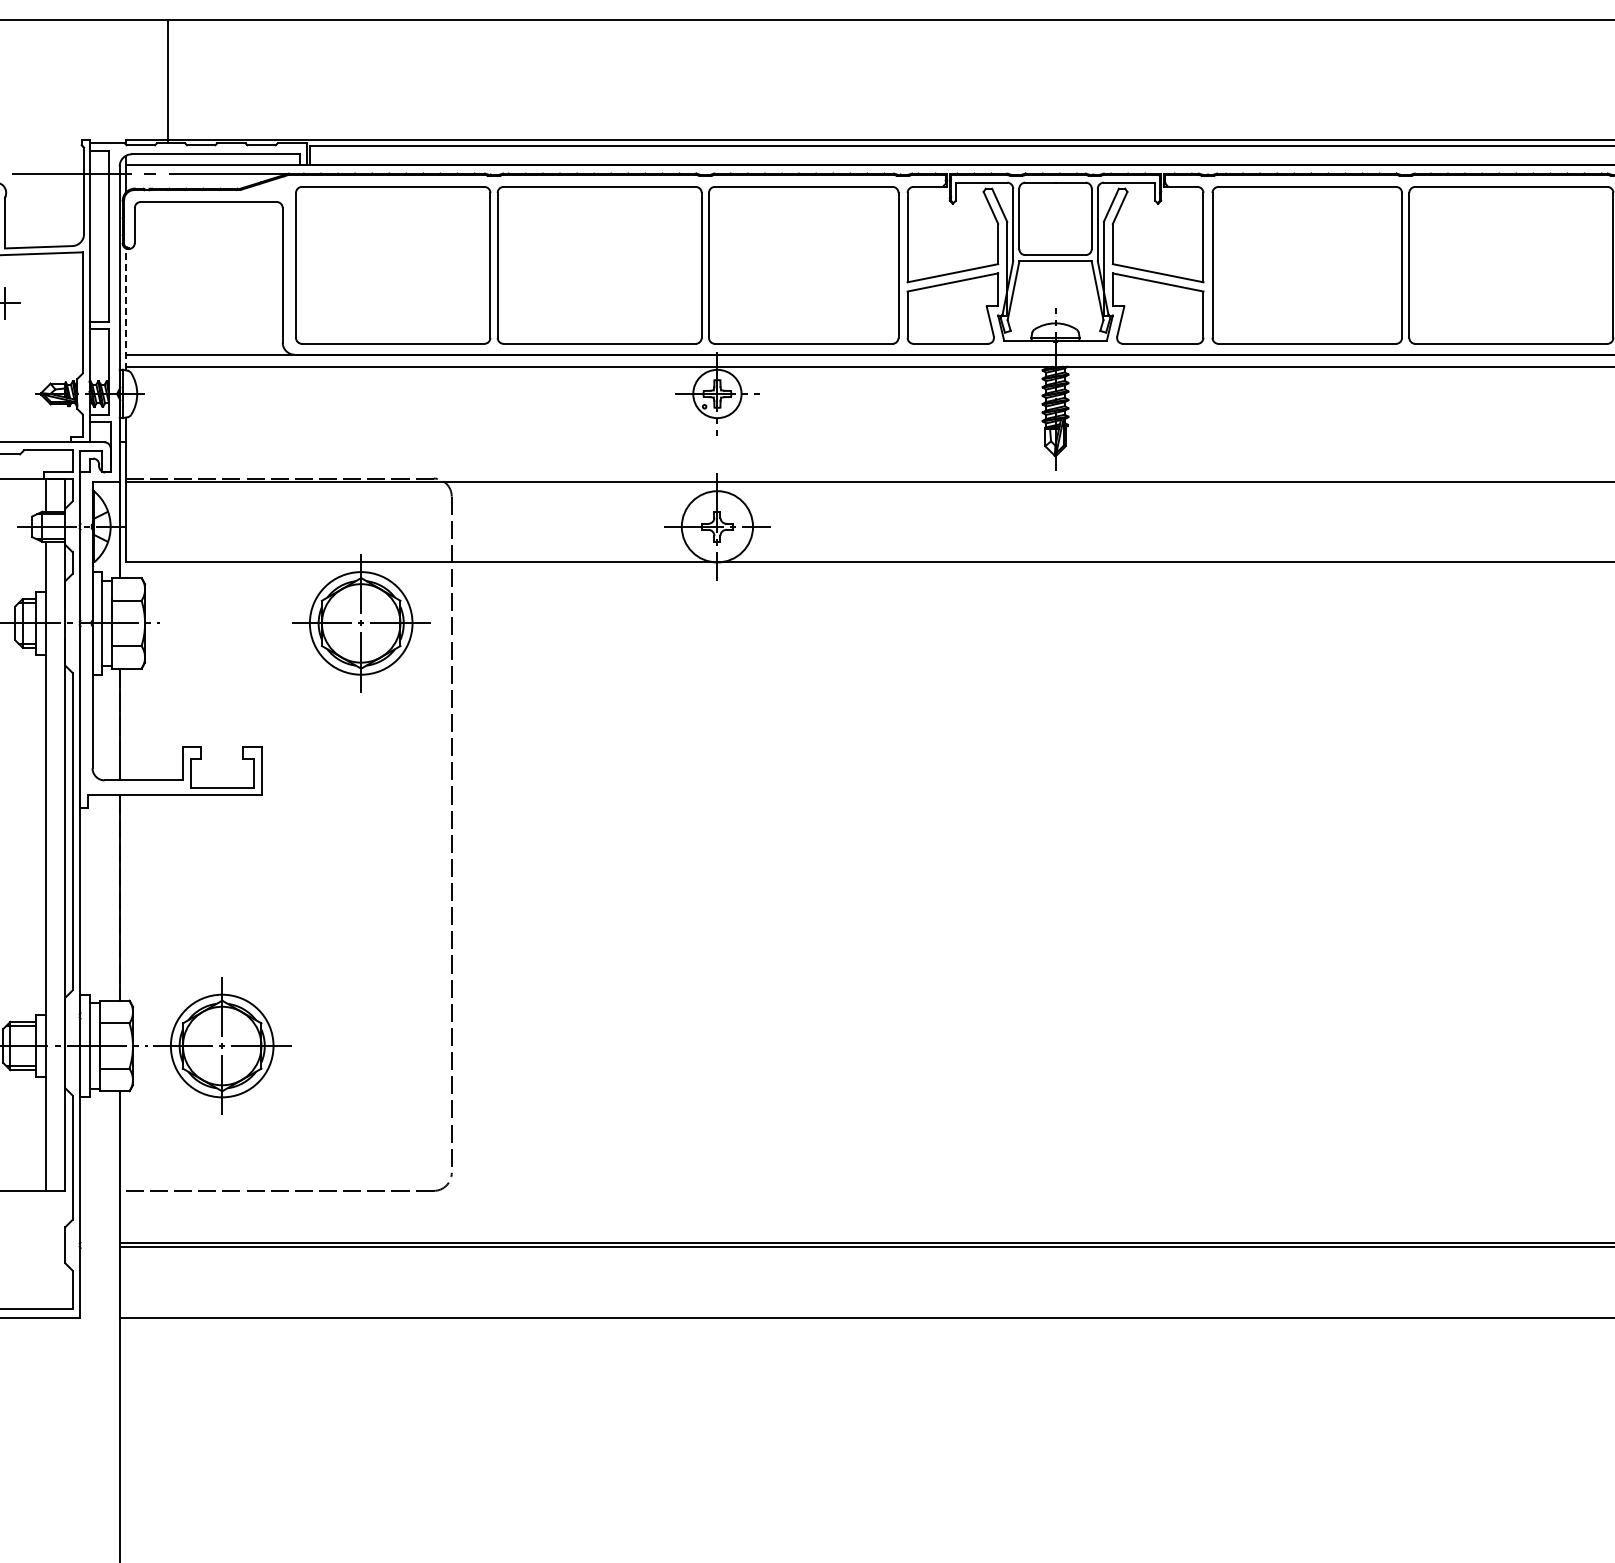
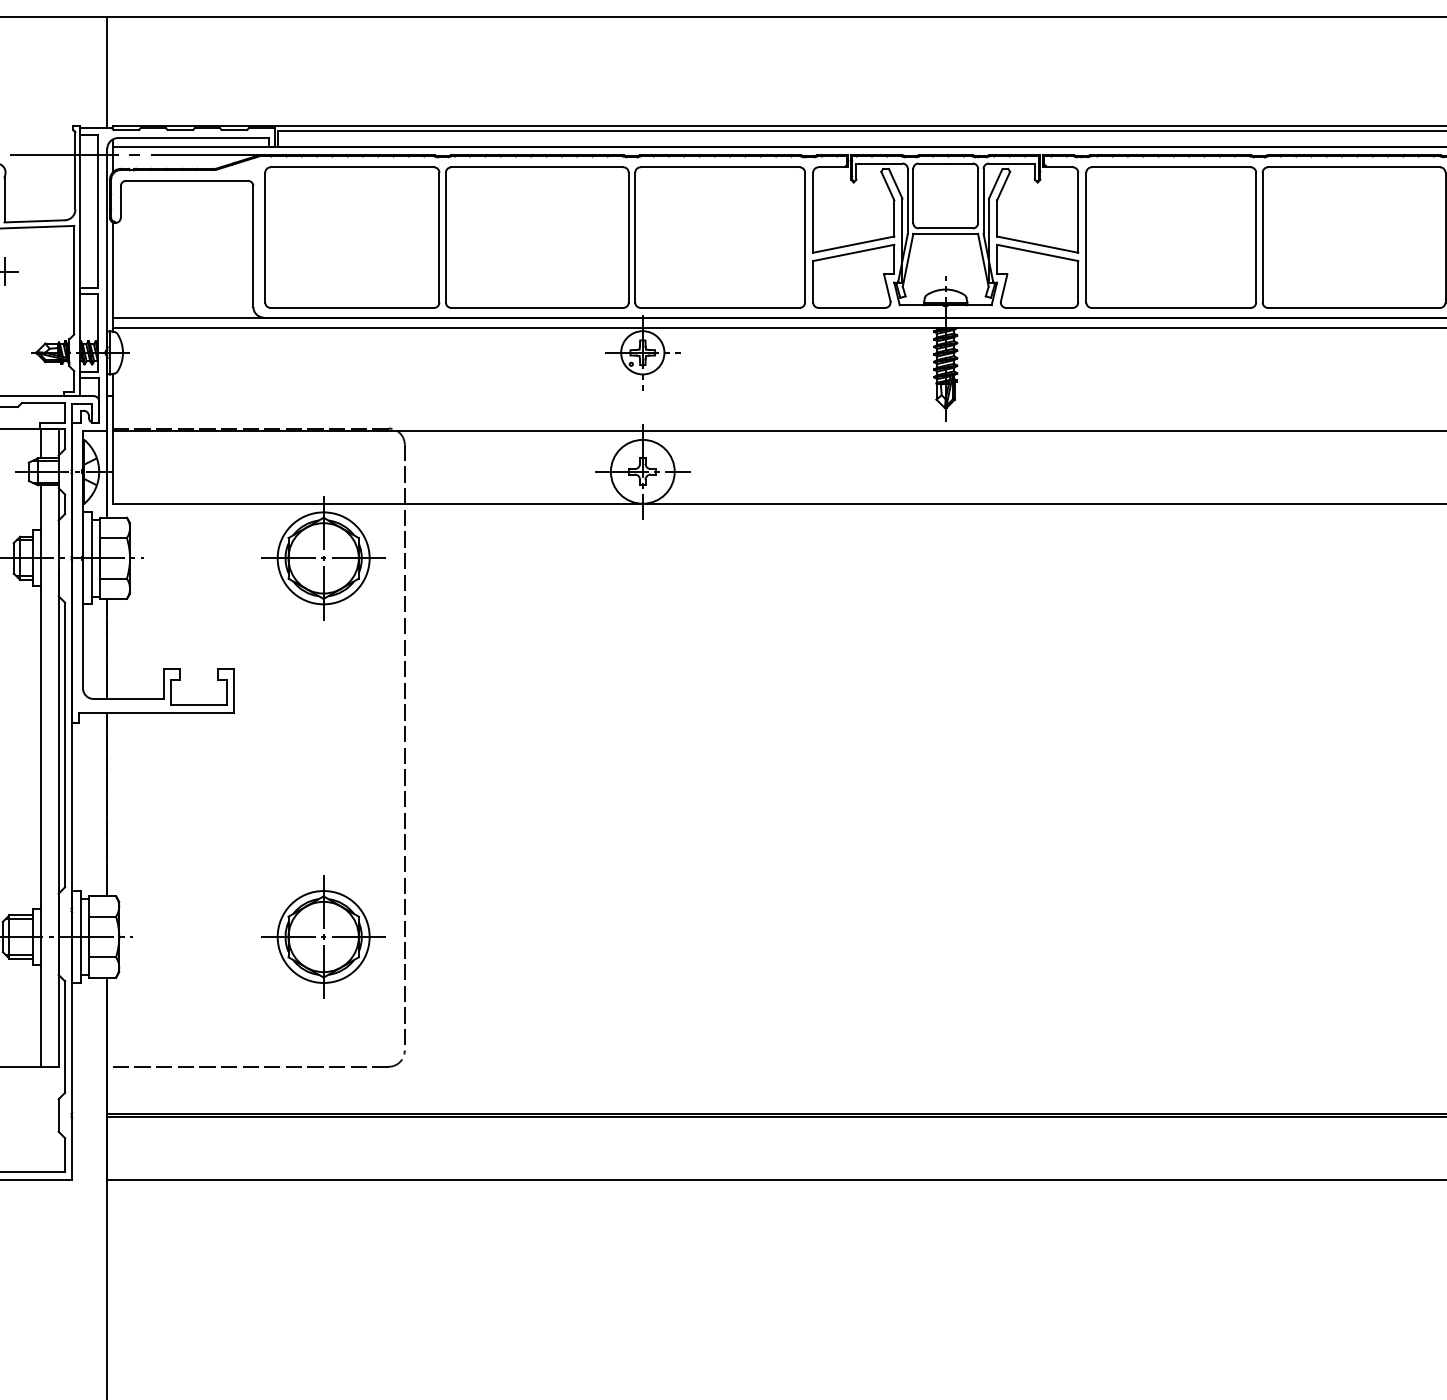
line: (167, 81) -> (107, 72), moved
line: (125, 308) -> (112, 276), dashed -> solid
part: (222, 1045) -> (323, 936), moved

